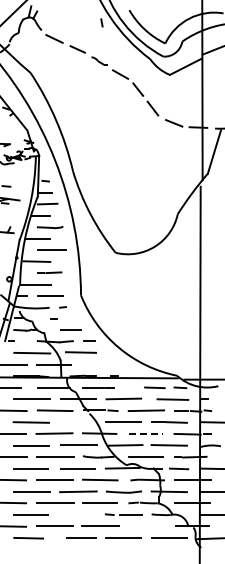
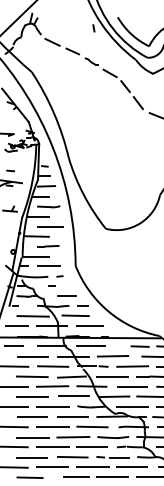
line: (97, 364) -> (90, 326), added
line: (76, 422) -> (71, 376), added
line: (146, 433) -> (132, 386), dashed -> solid
line: (77, 514) -> (72, 457), added
line: (145, 526) -> (131, 467), added

